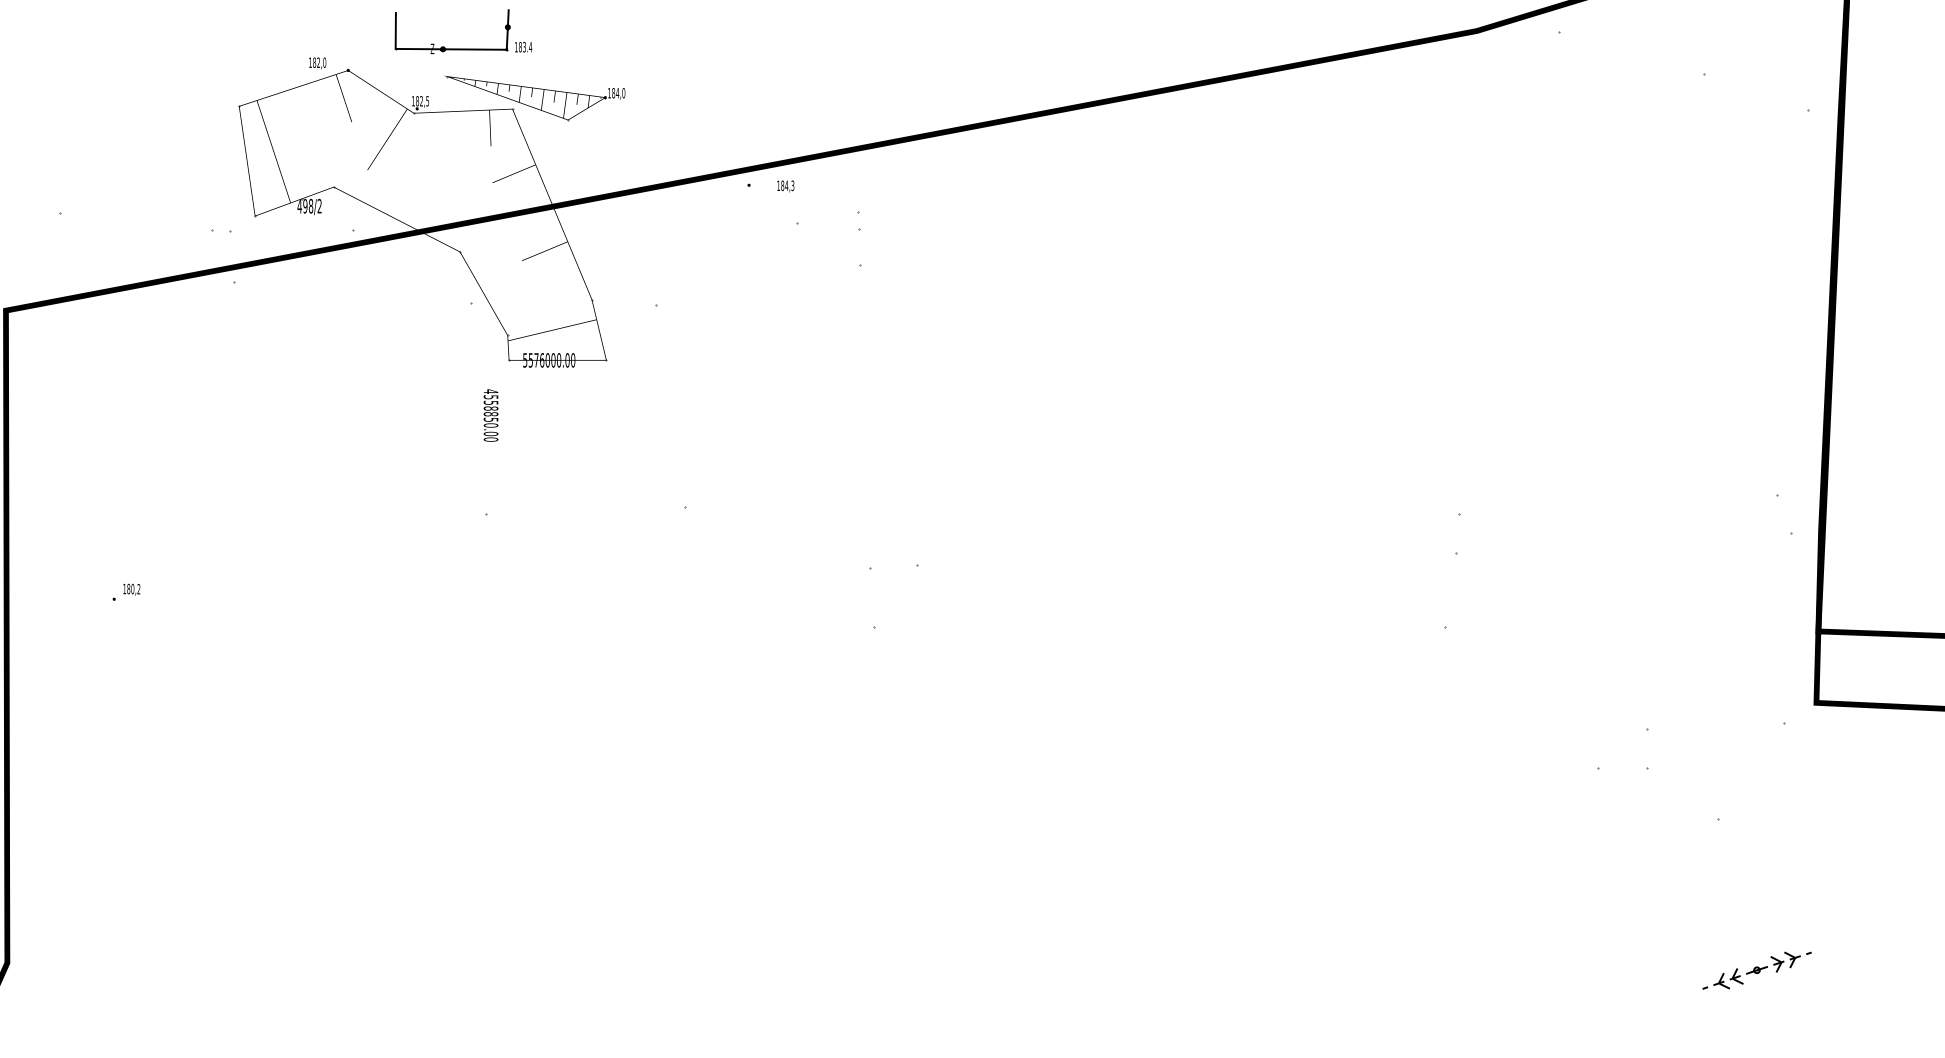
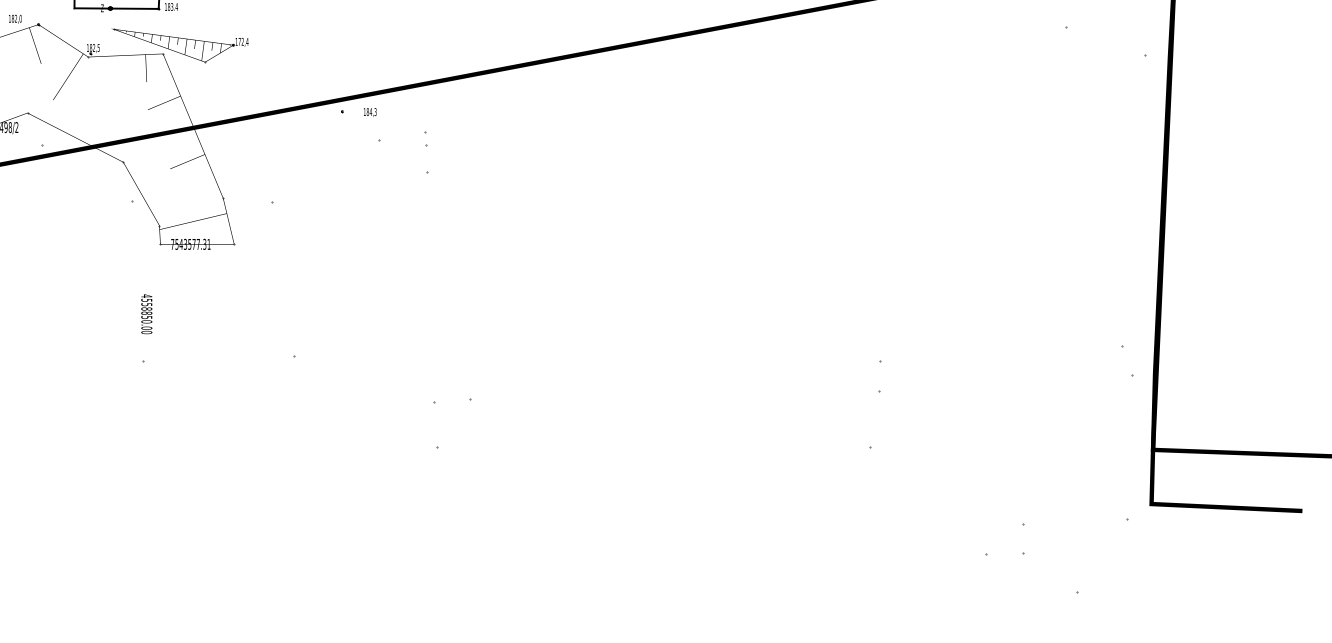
text: (618, 93) -> (243, 42), 184,0 -> 172,4
text: (549, 360) -> (191, 244), 5576000.00 -> 7543577.31
text: (490, 415) -> (146, 314), moved

